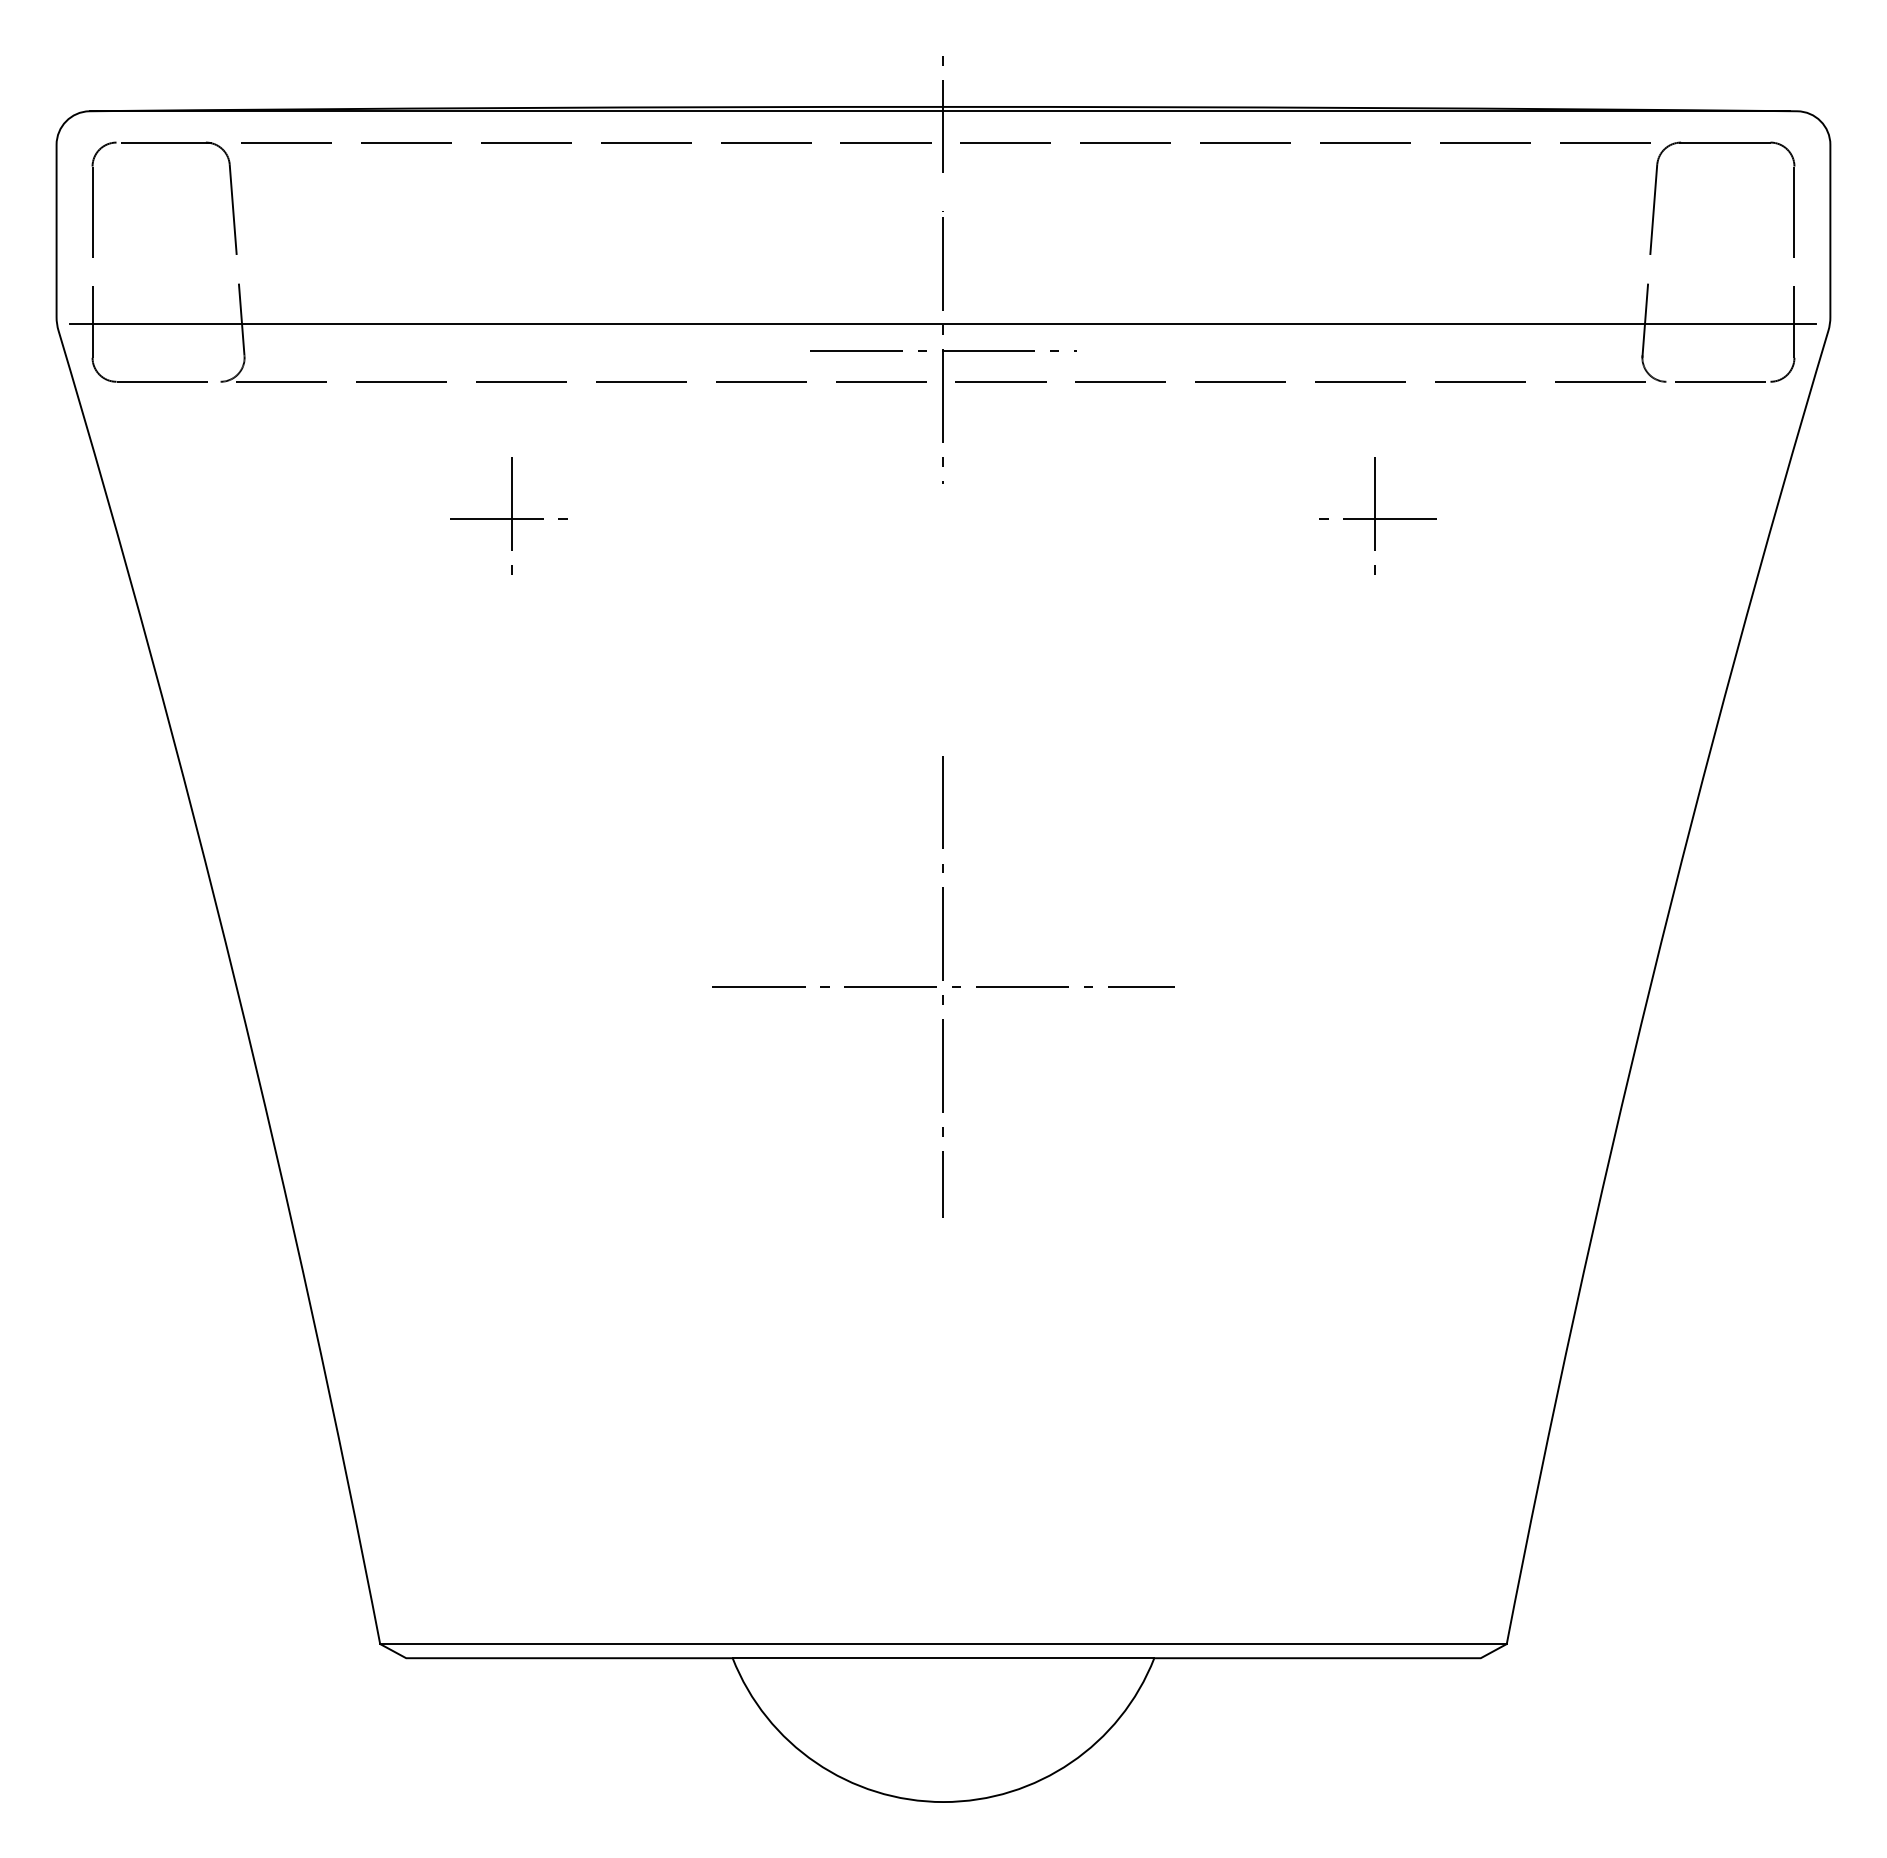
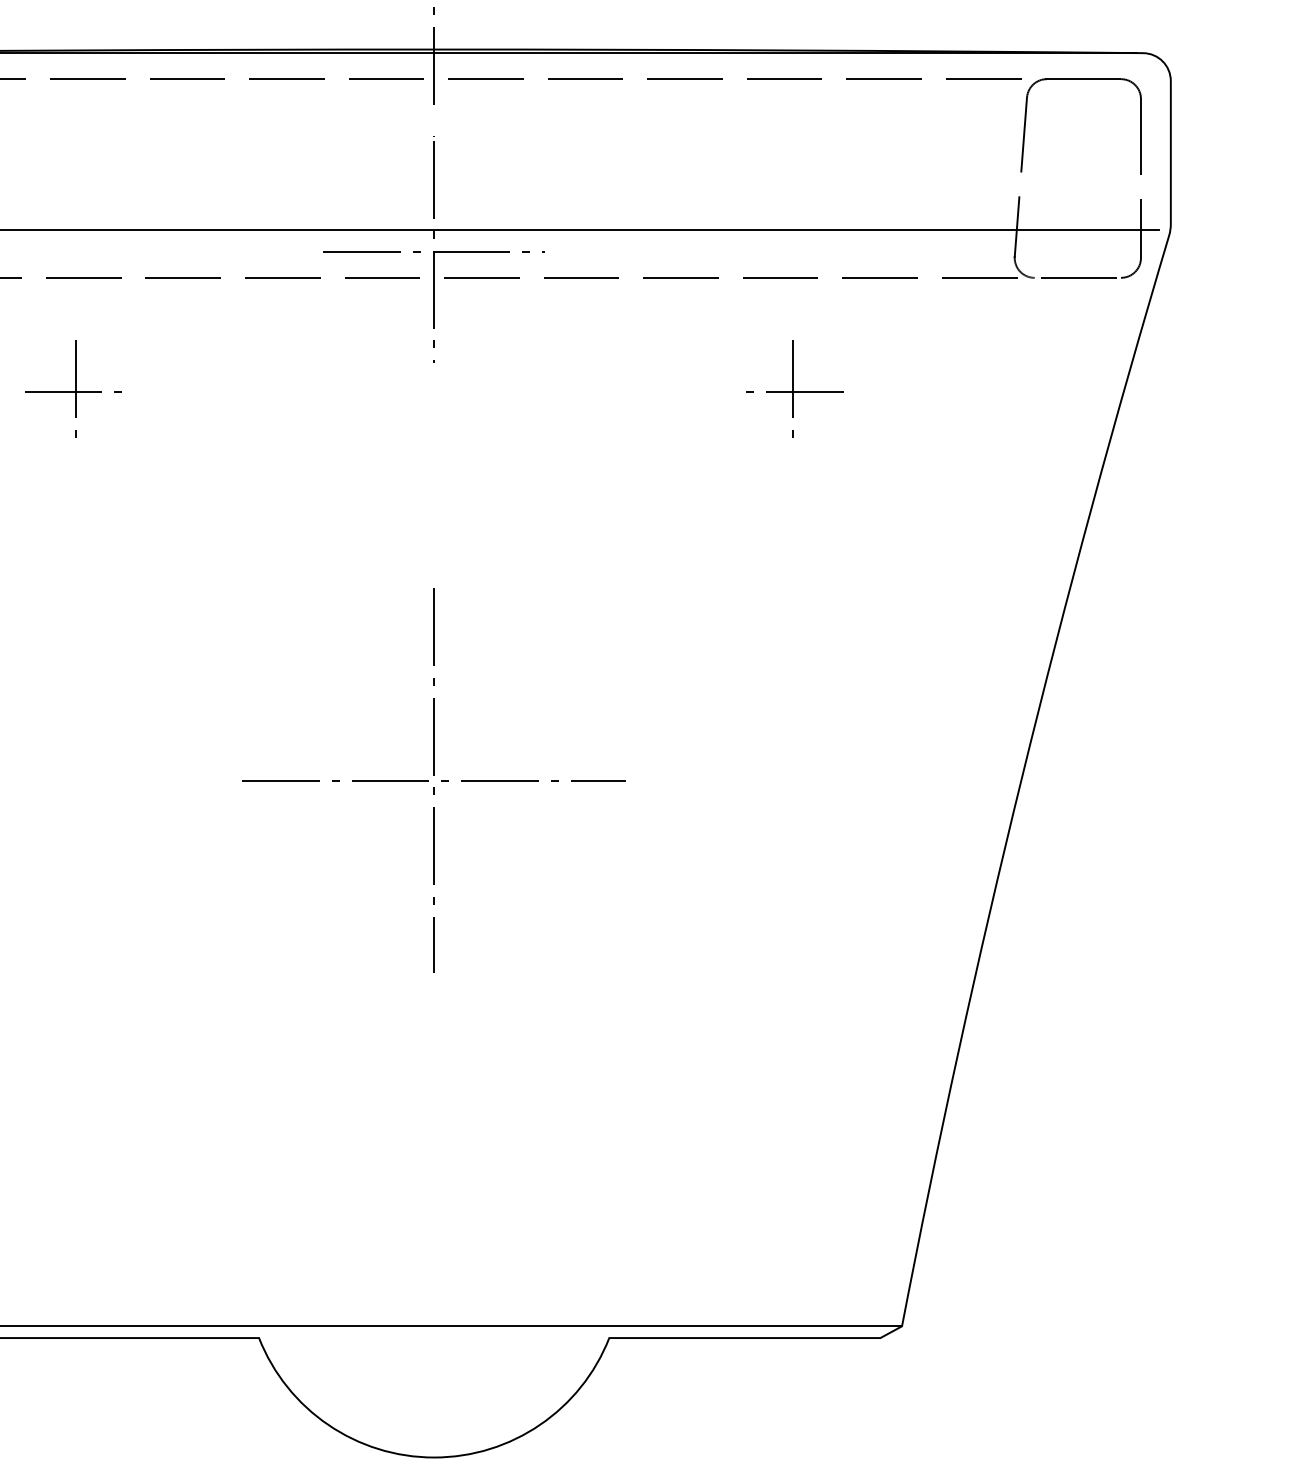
line: (943, 1658) -> (434, 1338), removed

